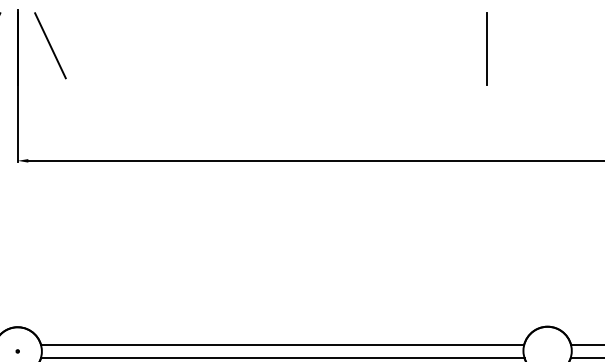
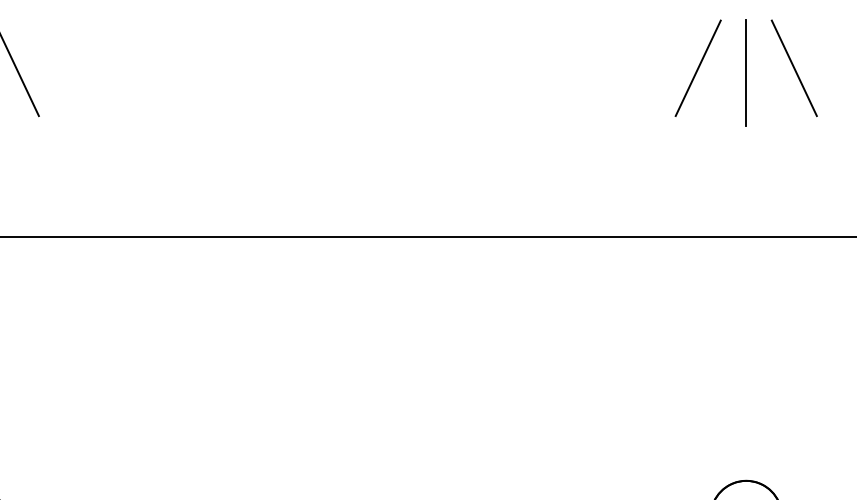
line: (514, 45) -> (697, 67), added
line: (580, 45) -> (794, 67), added
line: (486, 48) -> (746, 72), moved

